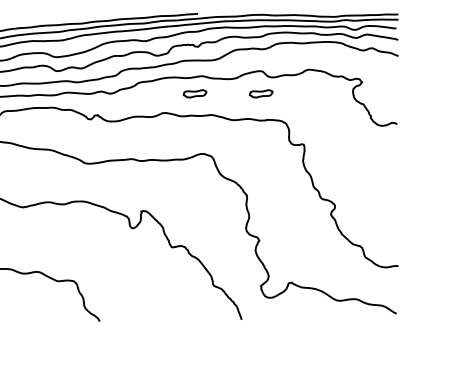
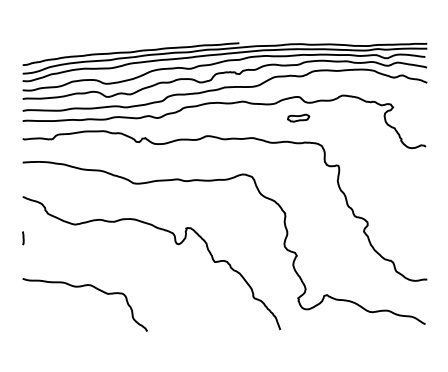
part: (194, 93) -> (236, 117), removed

